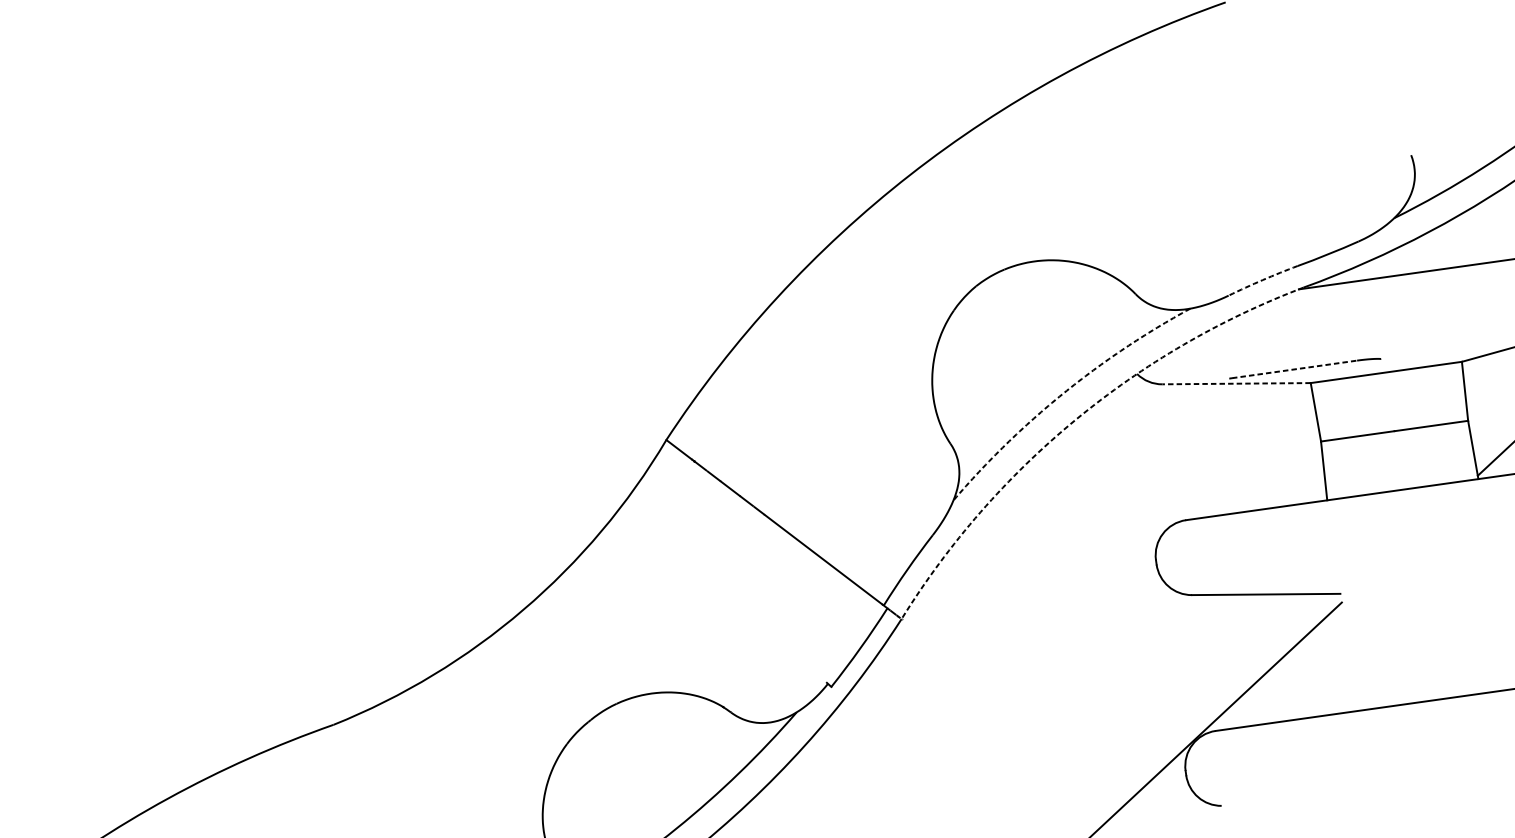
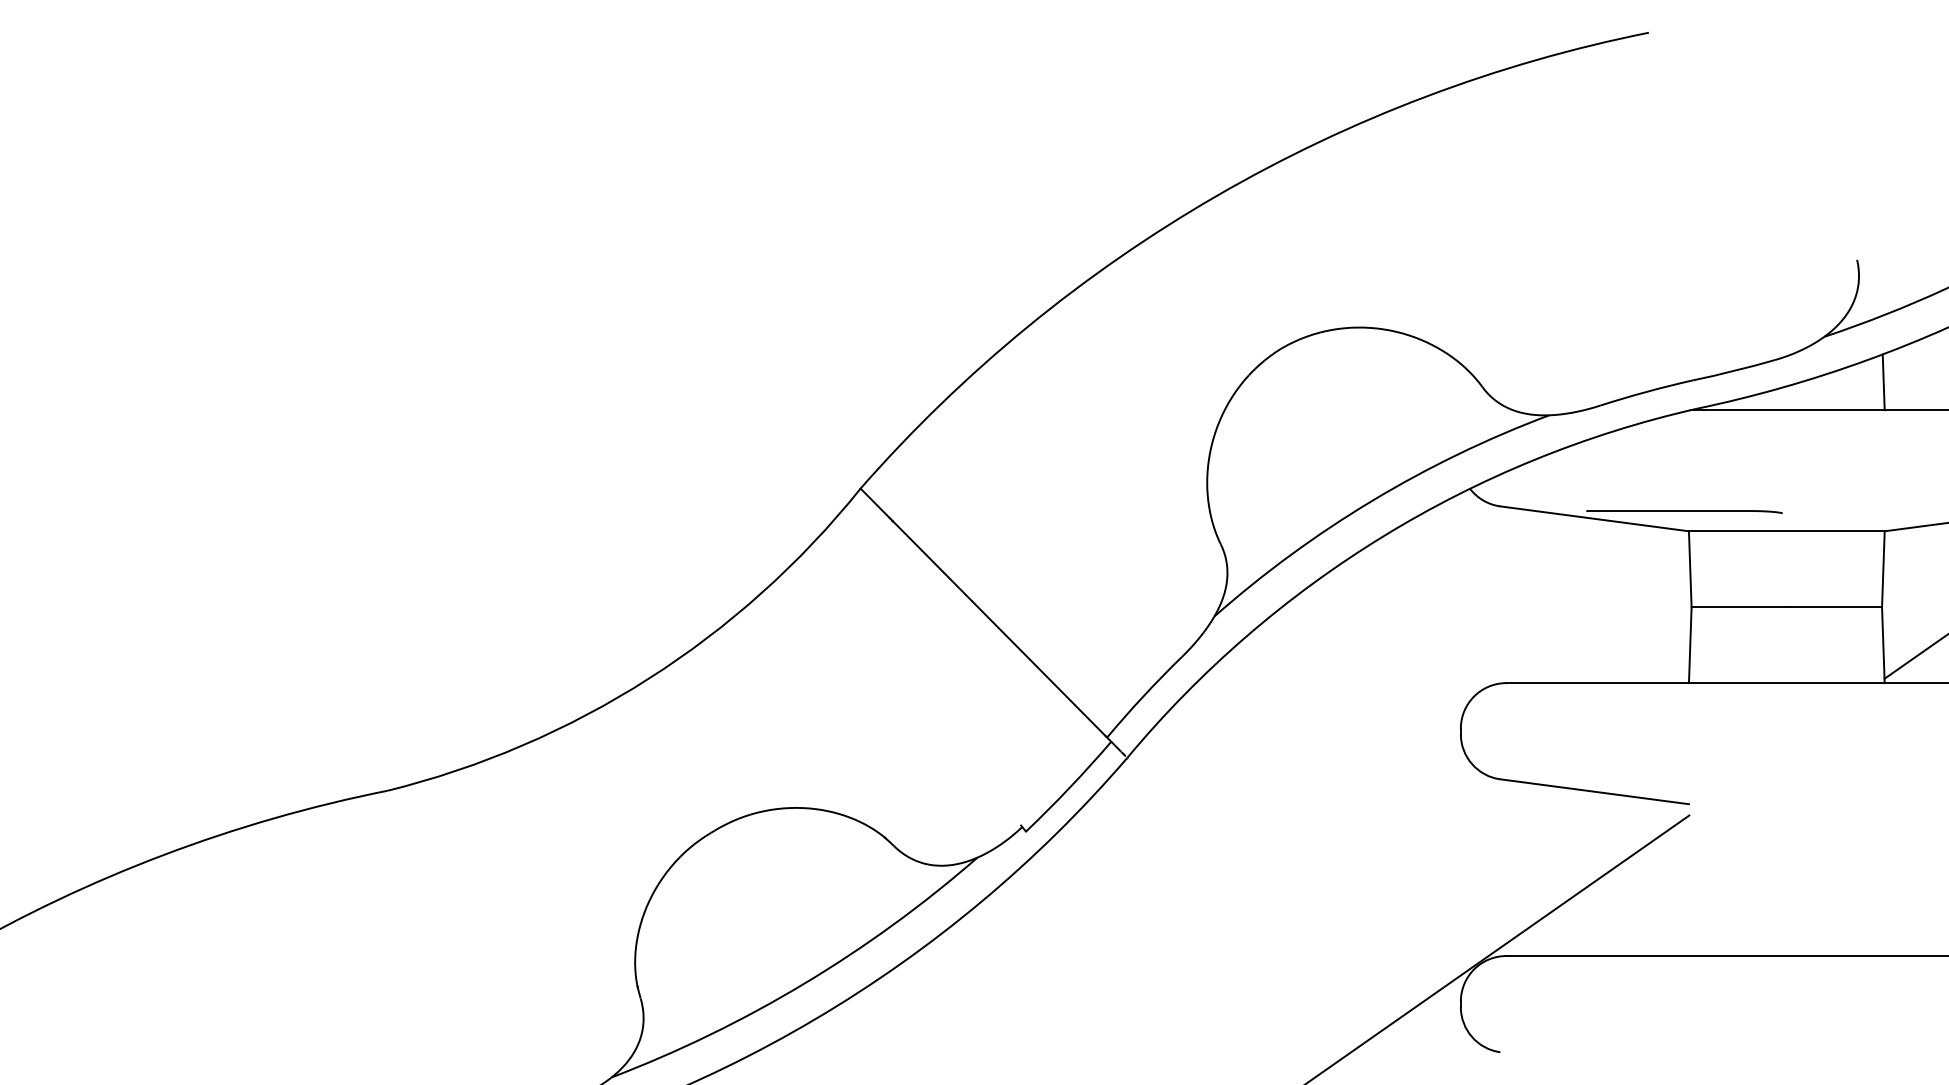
line: (1444, 247) -> (1883, 382), added
arc: (1262, 279) -> (1646, 391), dashed -> solid
line: (1295, 369) -> (1671, 511), dashed -> solid
line: (1236, 383) -> (1594, 518), dashed -> solid
arc: (1063, 393) -> (1372, 500), dashed -> solid
arc: (1075, 420) -> (1383, 536), dashed -> solid

